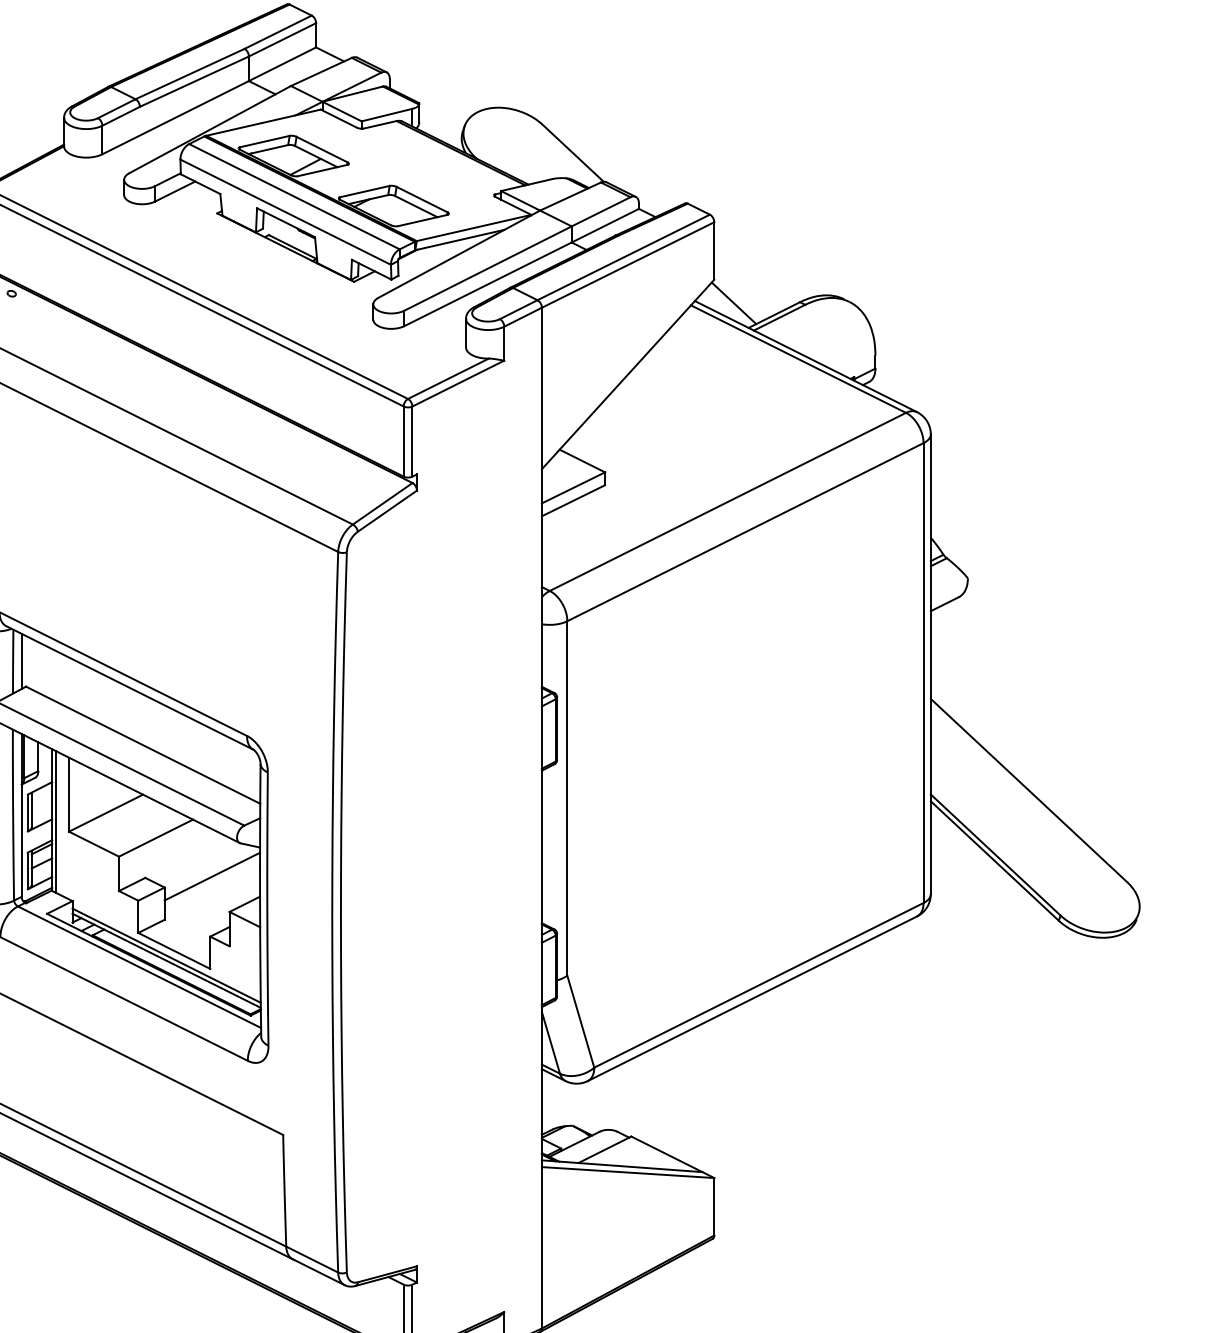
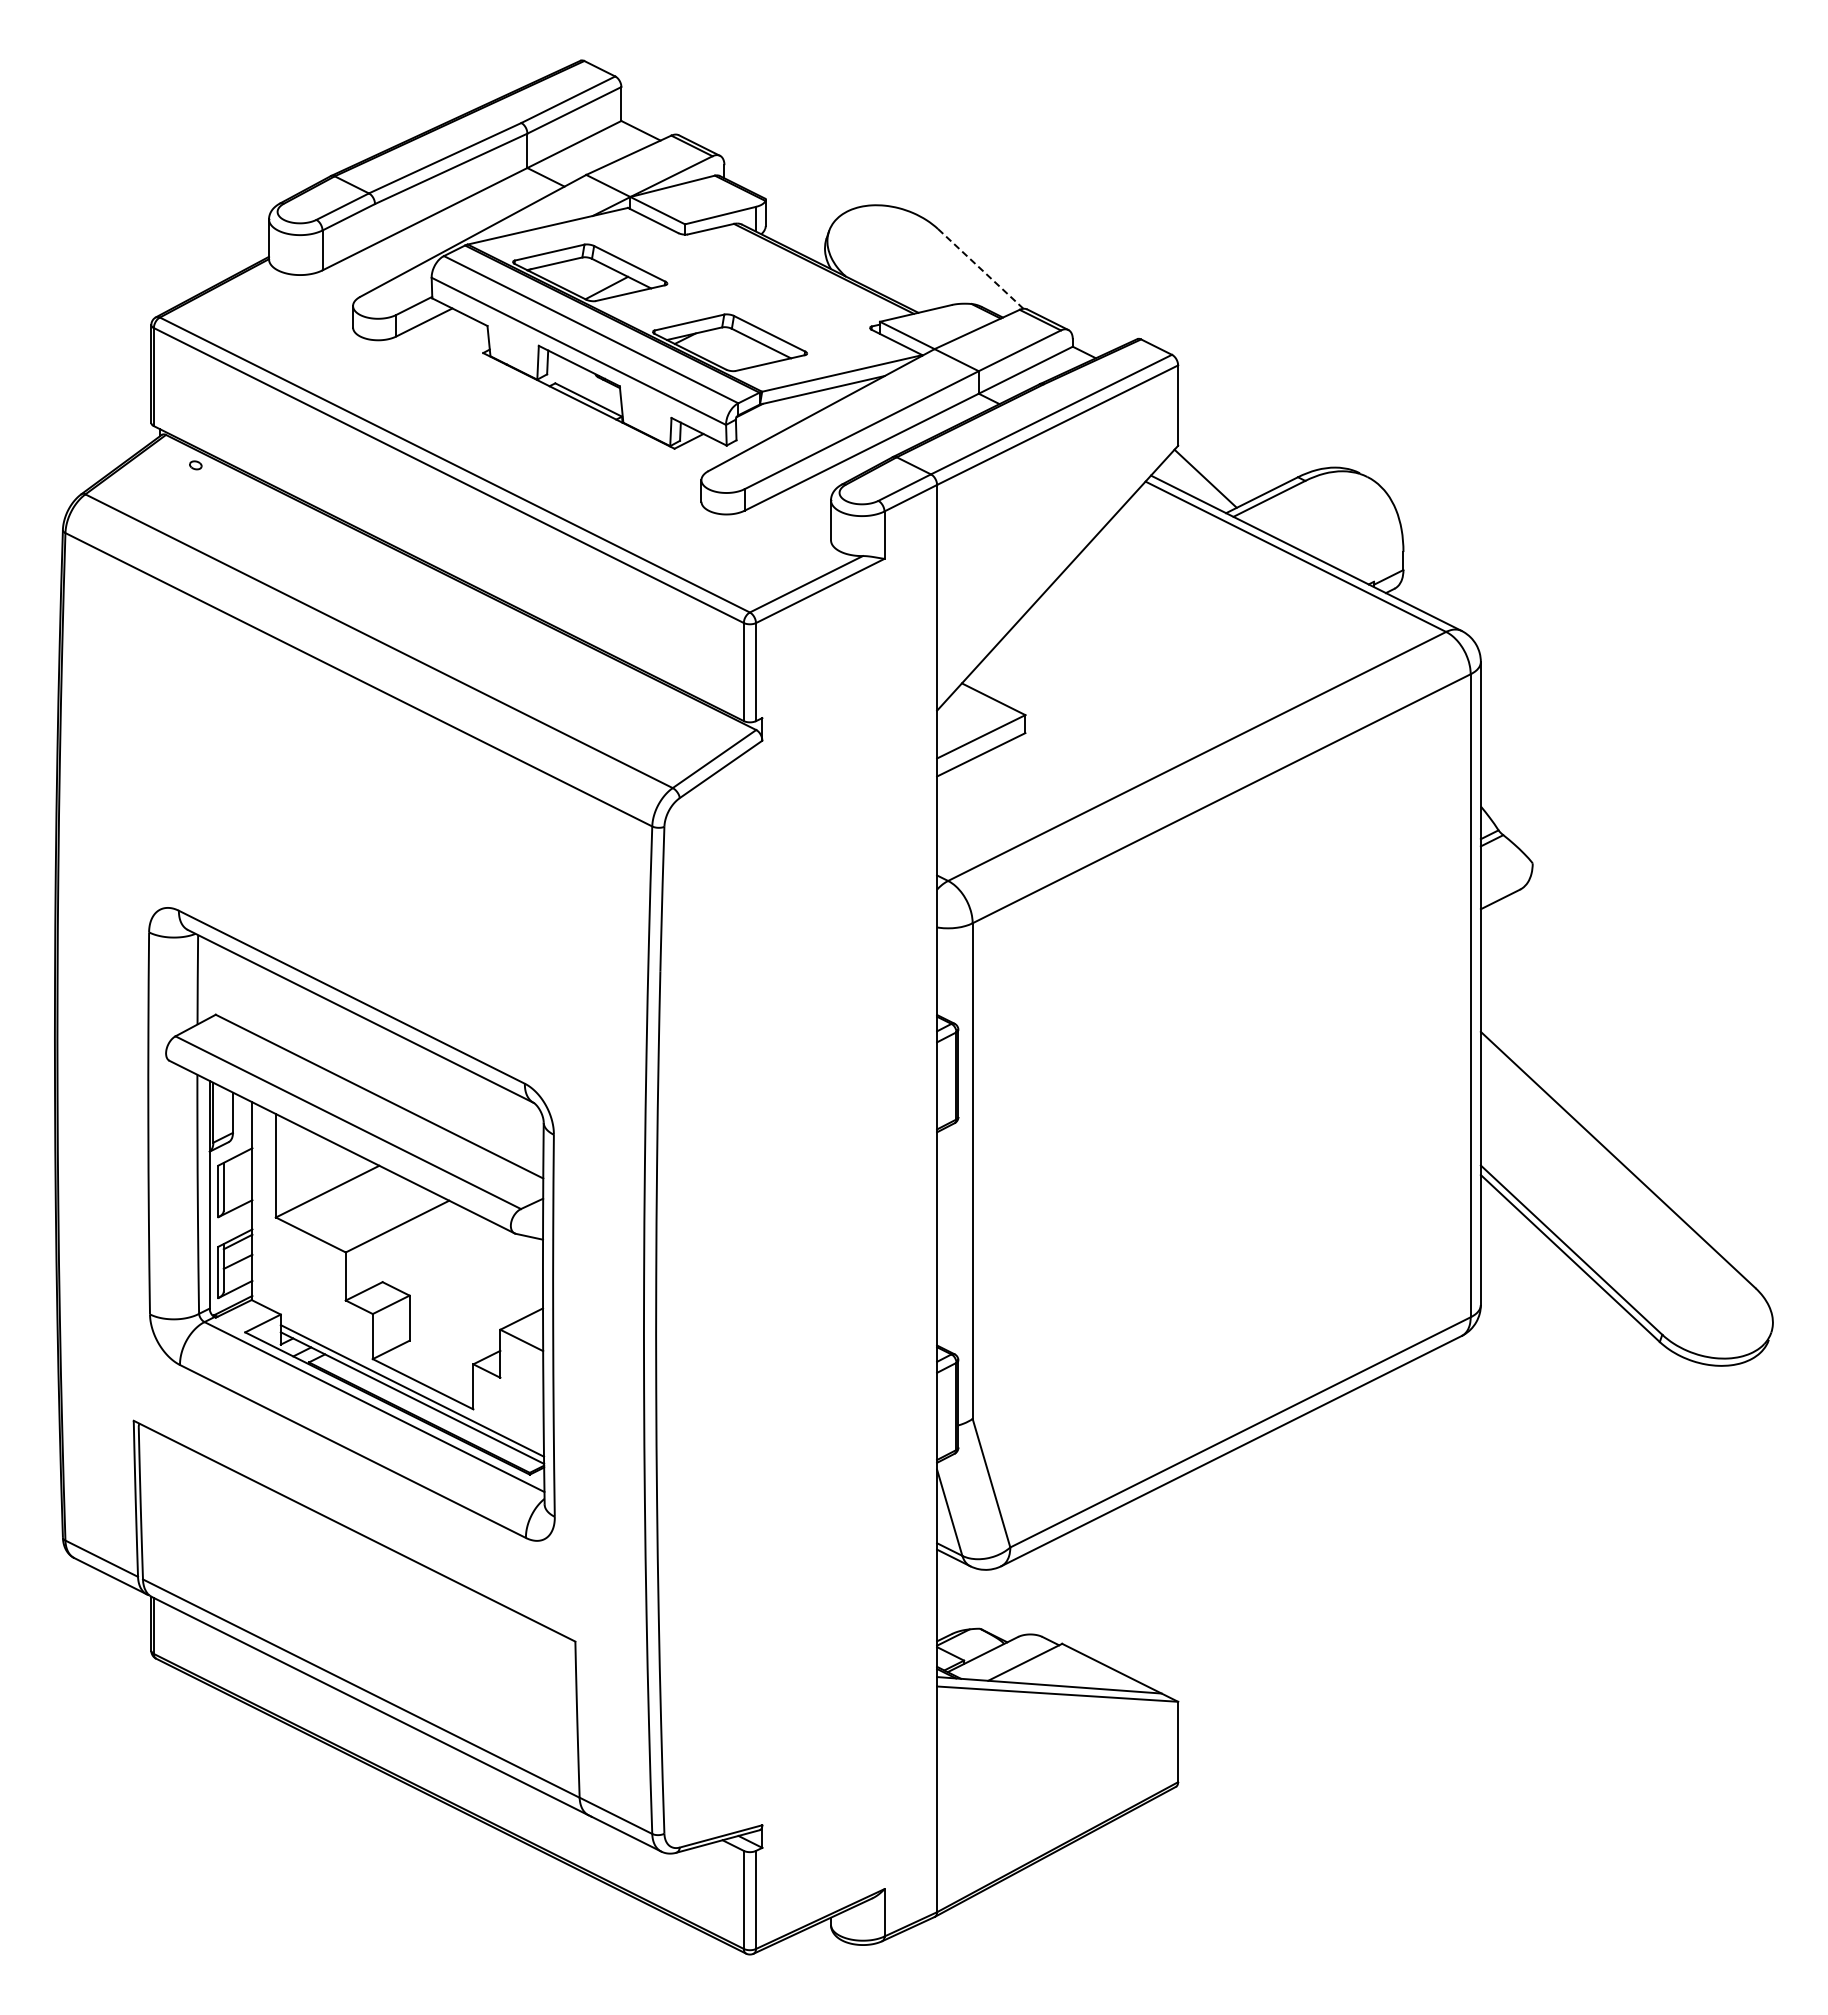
line: (573, 153) -> (981, 269), solid -> dashed
line: (21, 661) -> (209, 979), removed
line: (55, 821) -> (257, 1203), removed
line: (212, 876) -> (476, 1280), removed

